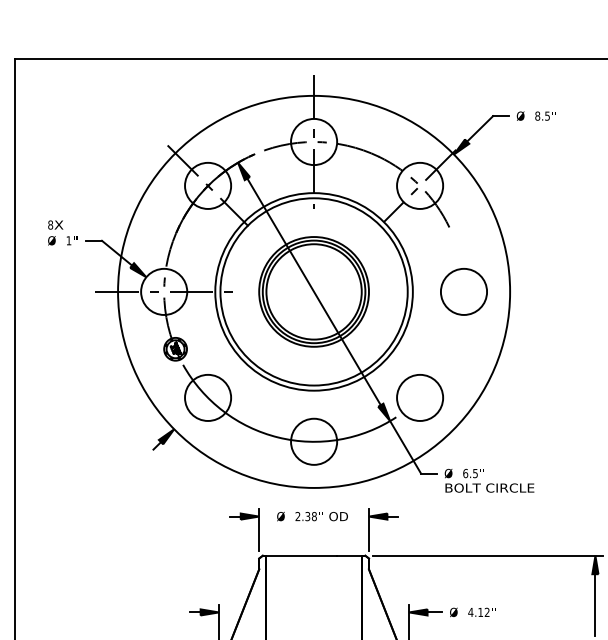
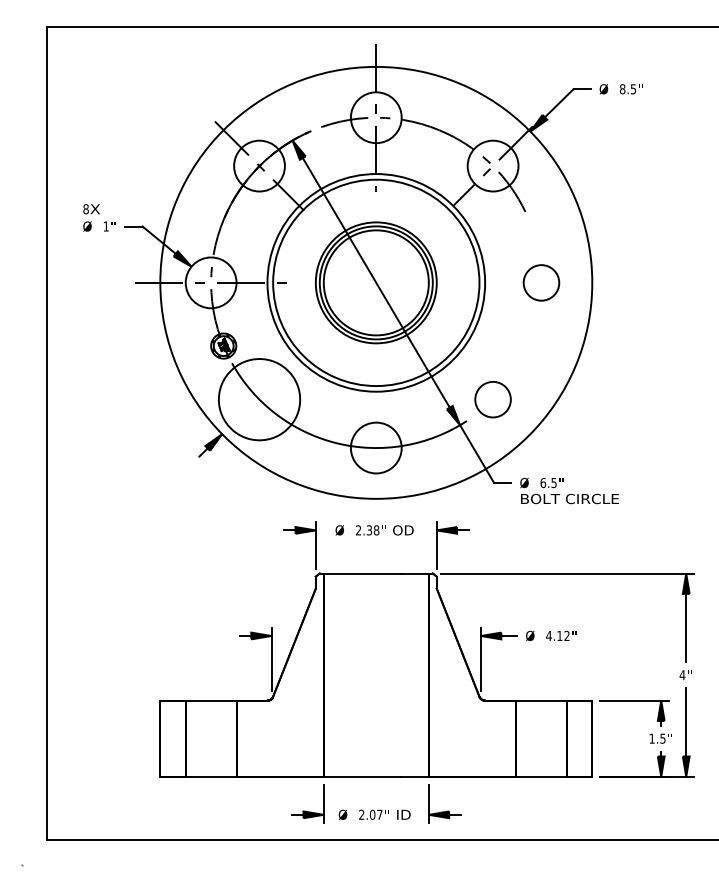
circle: (464, 291) -> (541, 282), size x0.7
circle: (208, 397) -> (259, 399), size x1.6
circle: (419, 397) -> (492, 399), size x0.7

